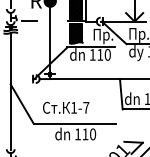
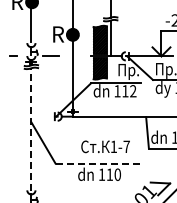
text: (107, 55) -> (133, 91), 110 -> 112
line: (10, 90) -> (31, 128), solid -> dashed
text: (66, 107) -> (105, 146), moved
line: (75, 123) -> (99, 163), solid -> dashed

